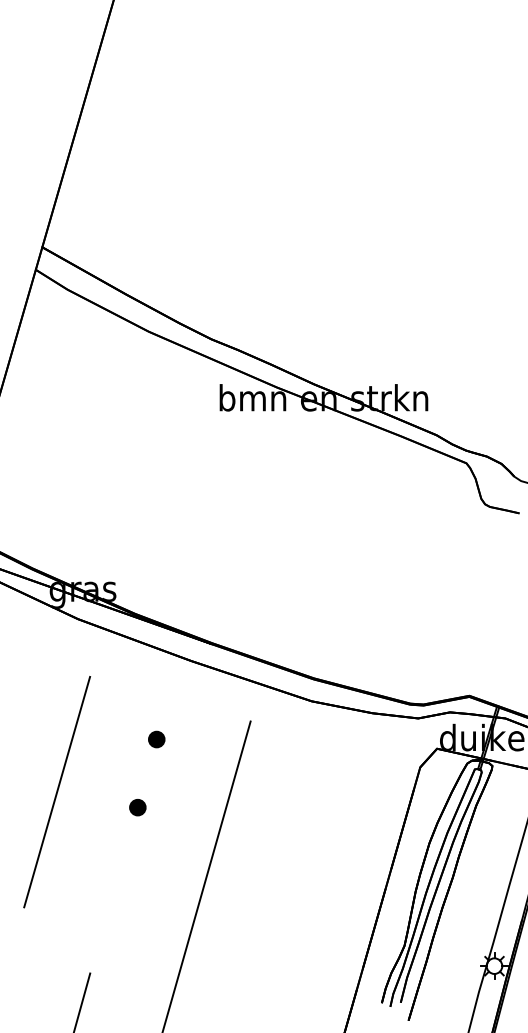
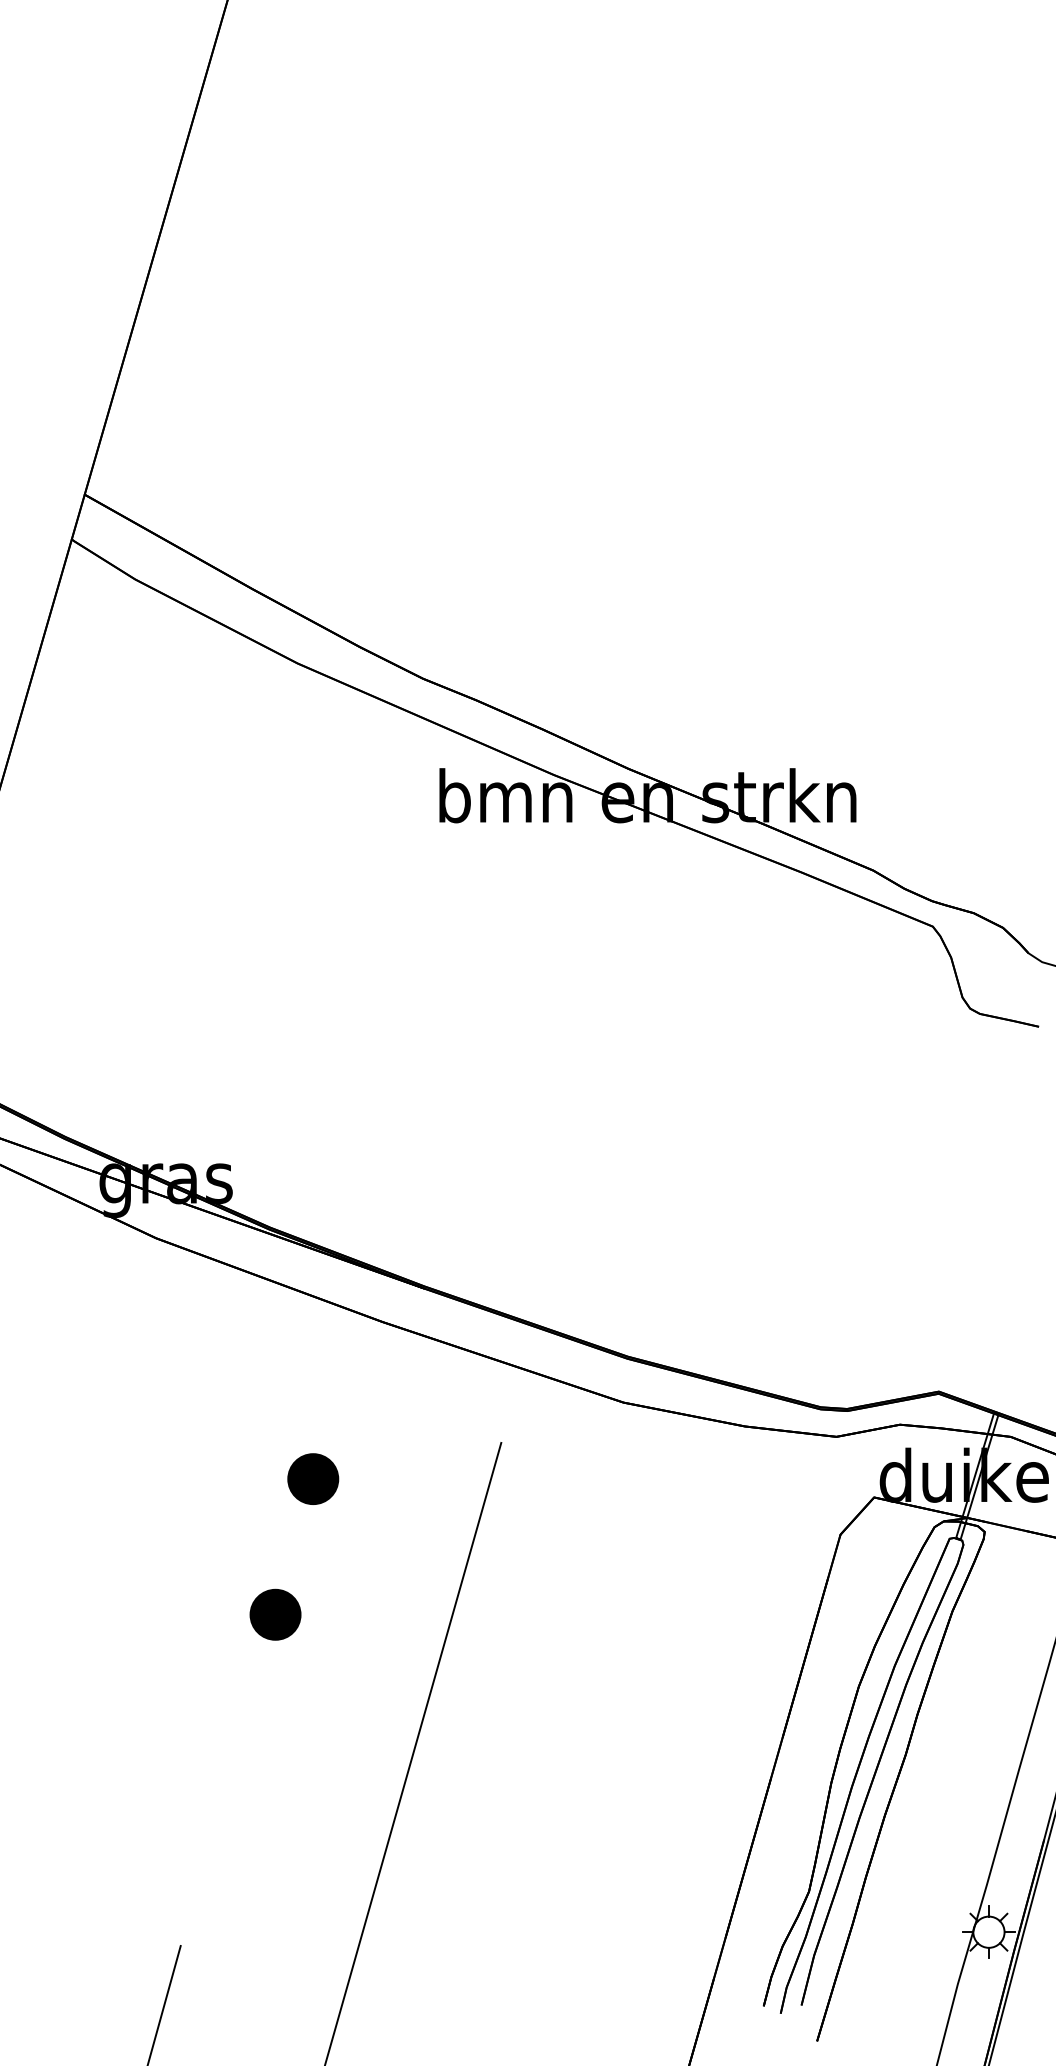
part: (156, 739) -> (313, 1478), size x1.6
line: (57, 791) -> (115, 1582), removed
part: (137, 807) -> (275, 1614), size x1.6

